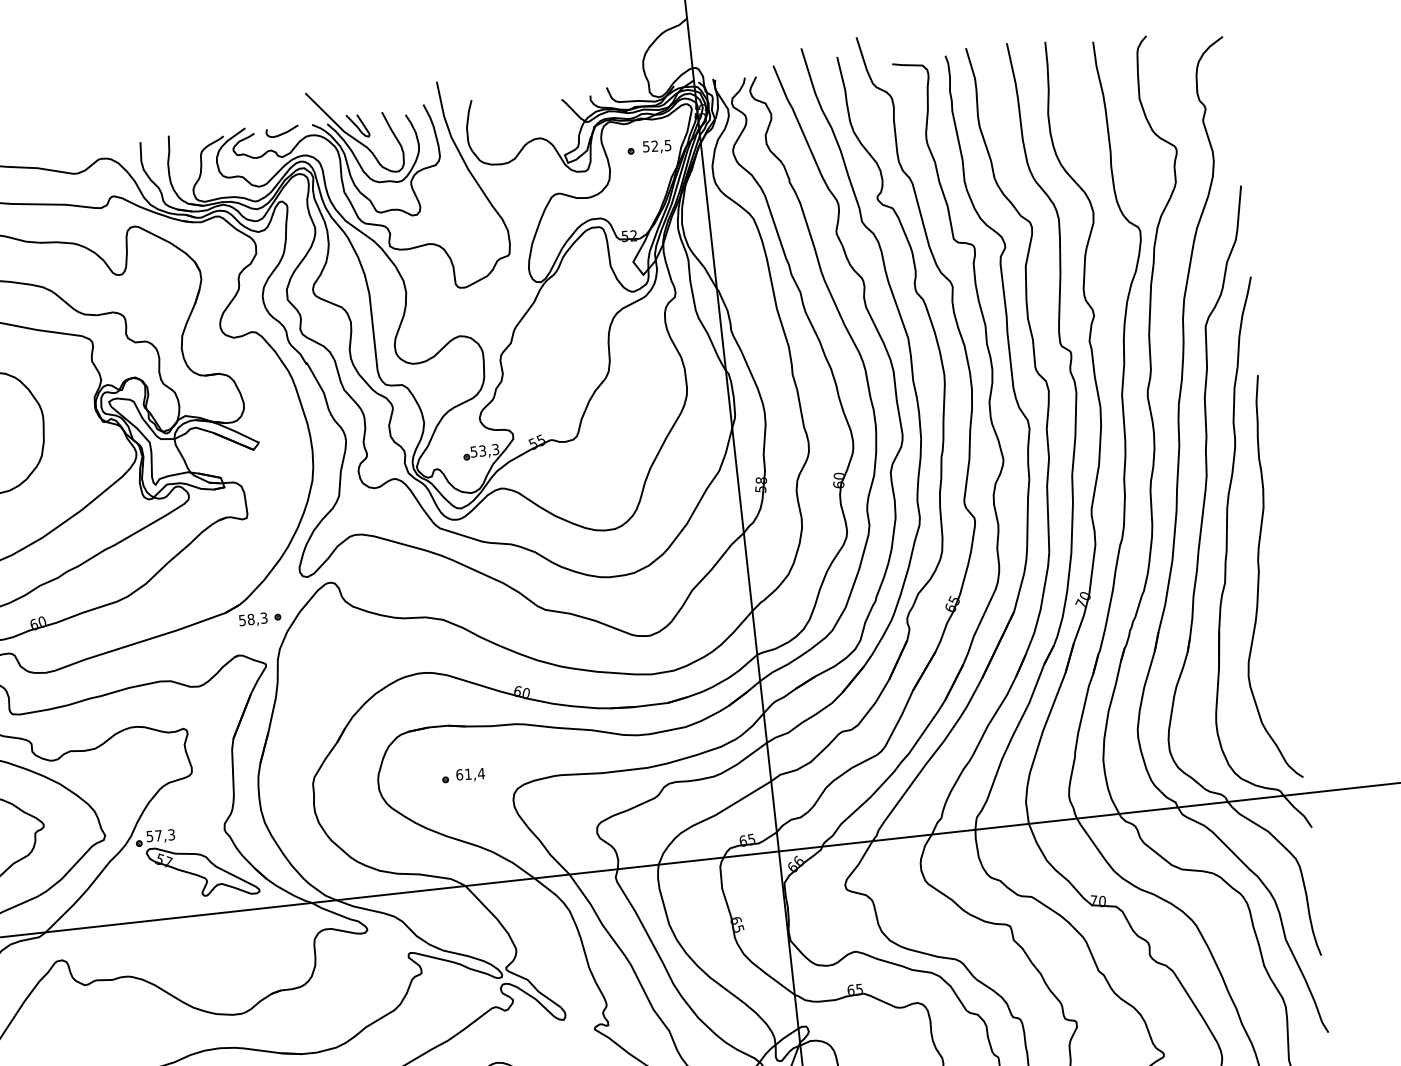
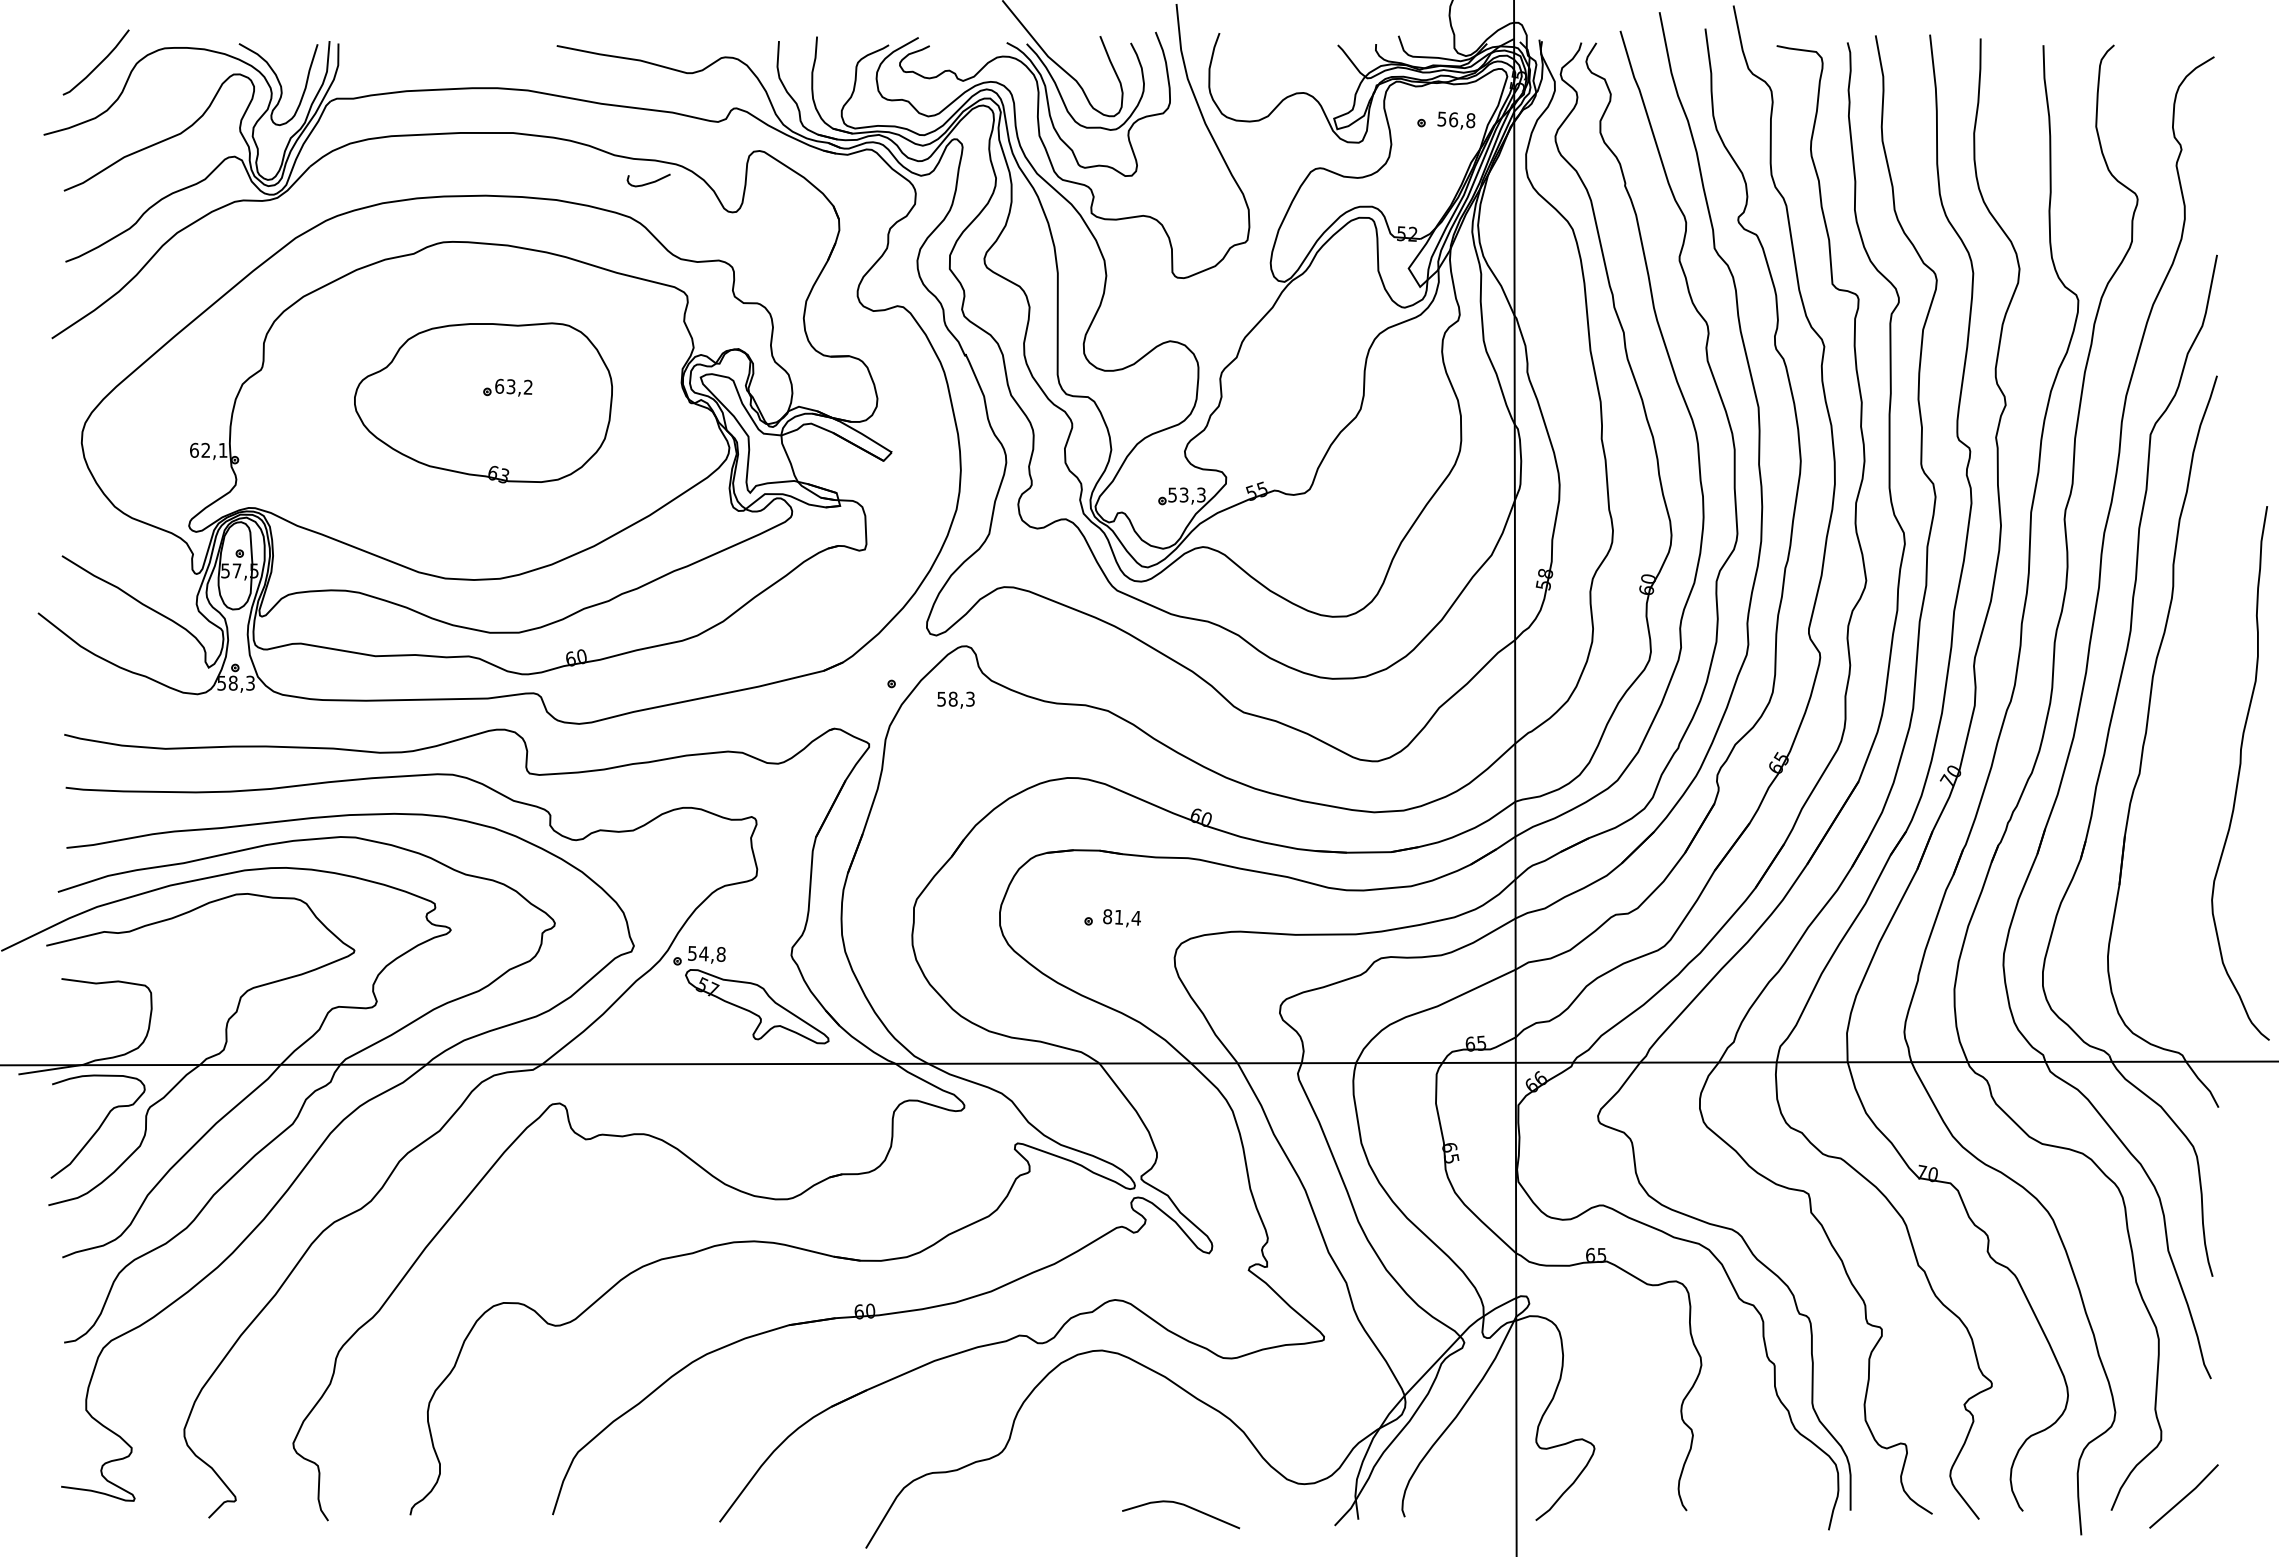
curve: (356, 125) -> (1065, 50), removed
curve: (282, 133) -> (648, 182), moved
text: (661, 146) -> (1462, 120), 52,5 -> 56,8
curve: (1258, 578) -> (2239, 773), moved
text: (252, 619) -> (955, 699), moved
text: (459, 774) -> (1107, 916), 61,4 -> 81,4
text: (165, 834) -> (712, 953), 57,3 -> 54,8

